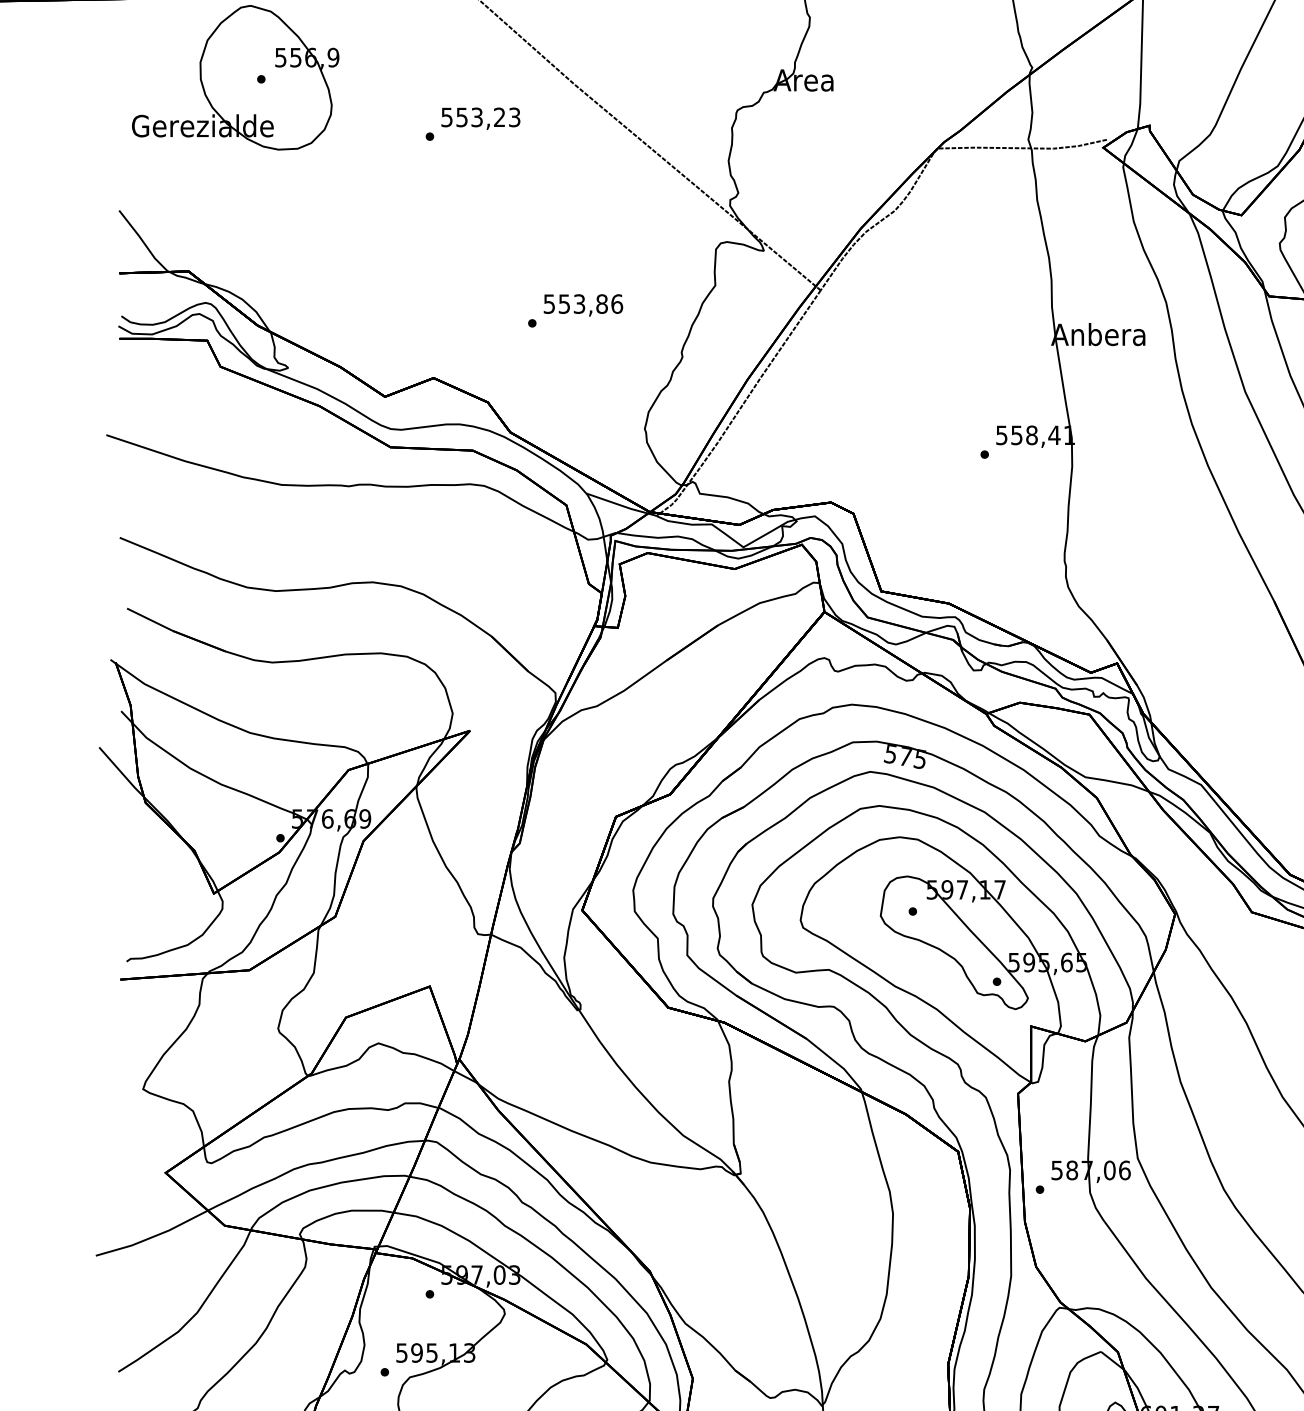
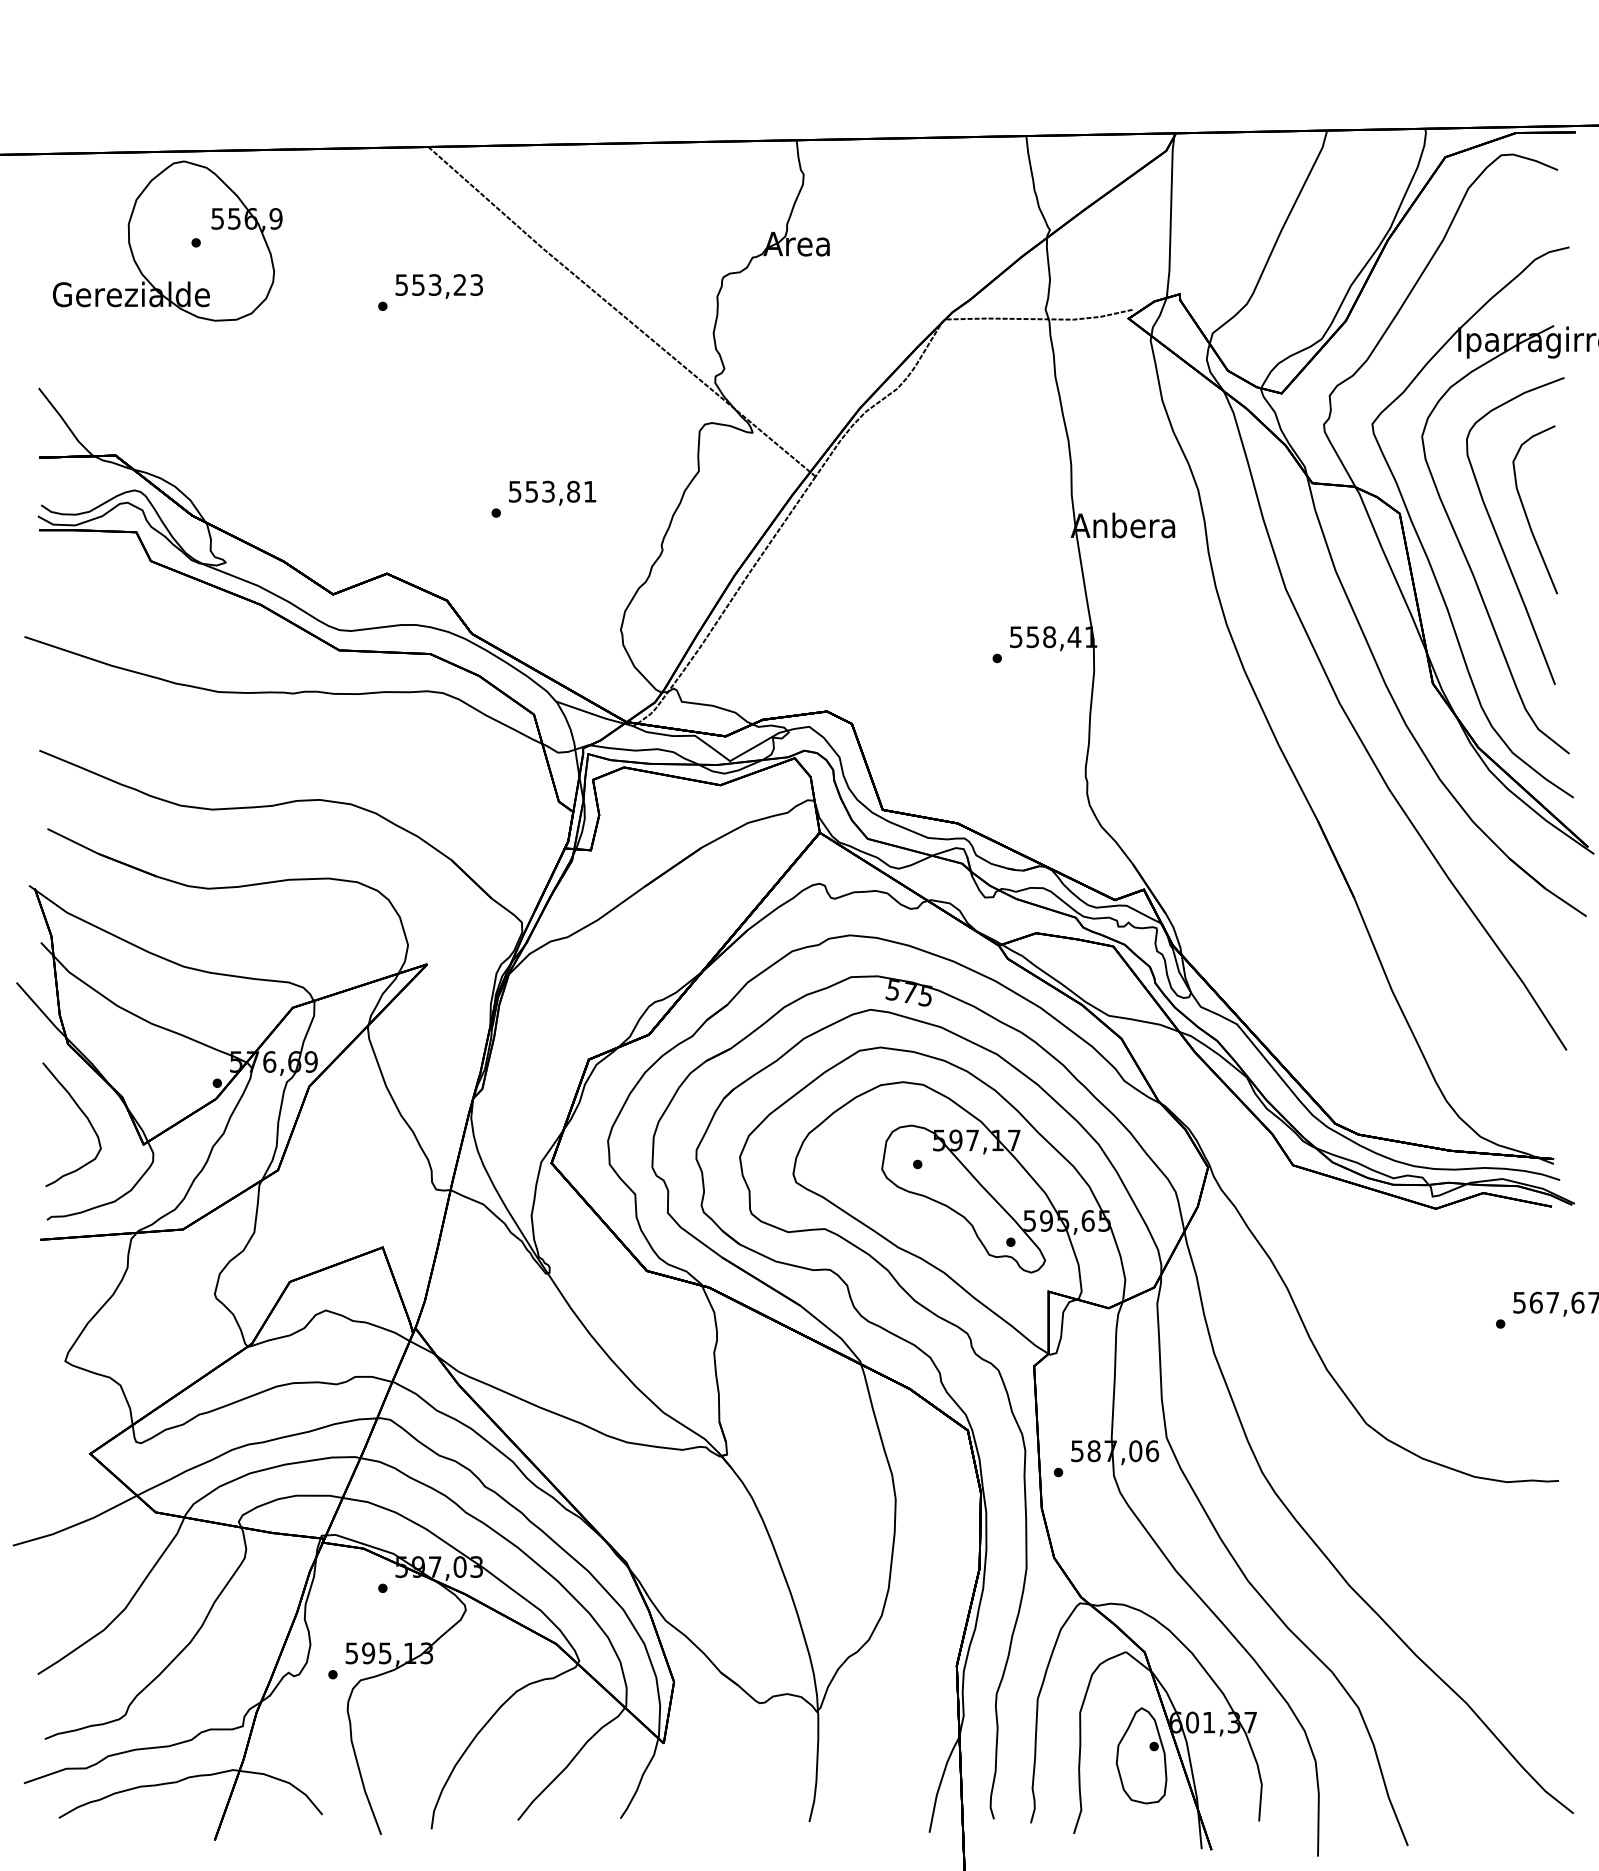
text: (616, 303) -> (589, 491), 553,86 -> 553,81
curve: (158, 865) -> (82, 1113), added

